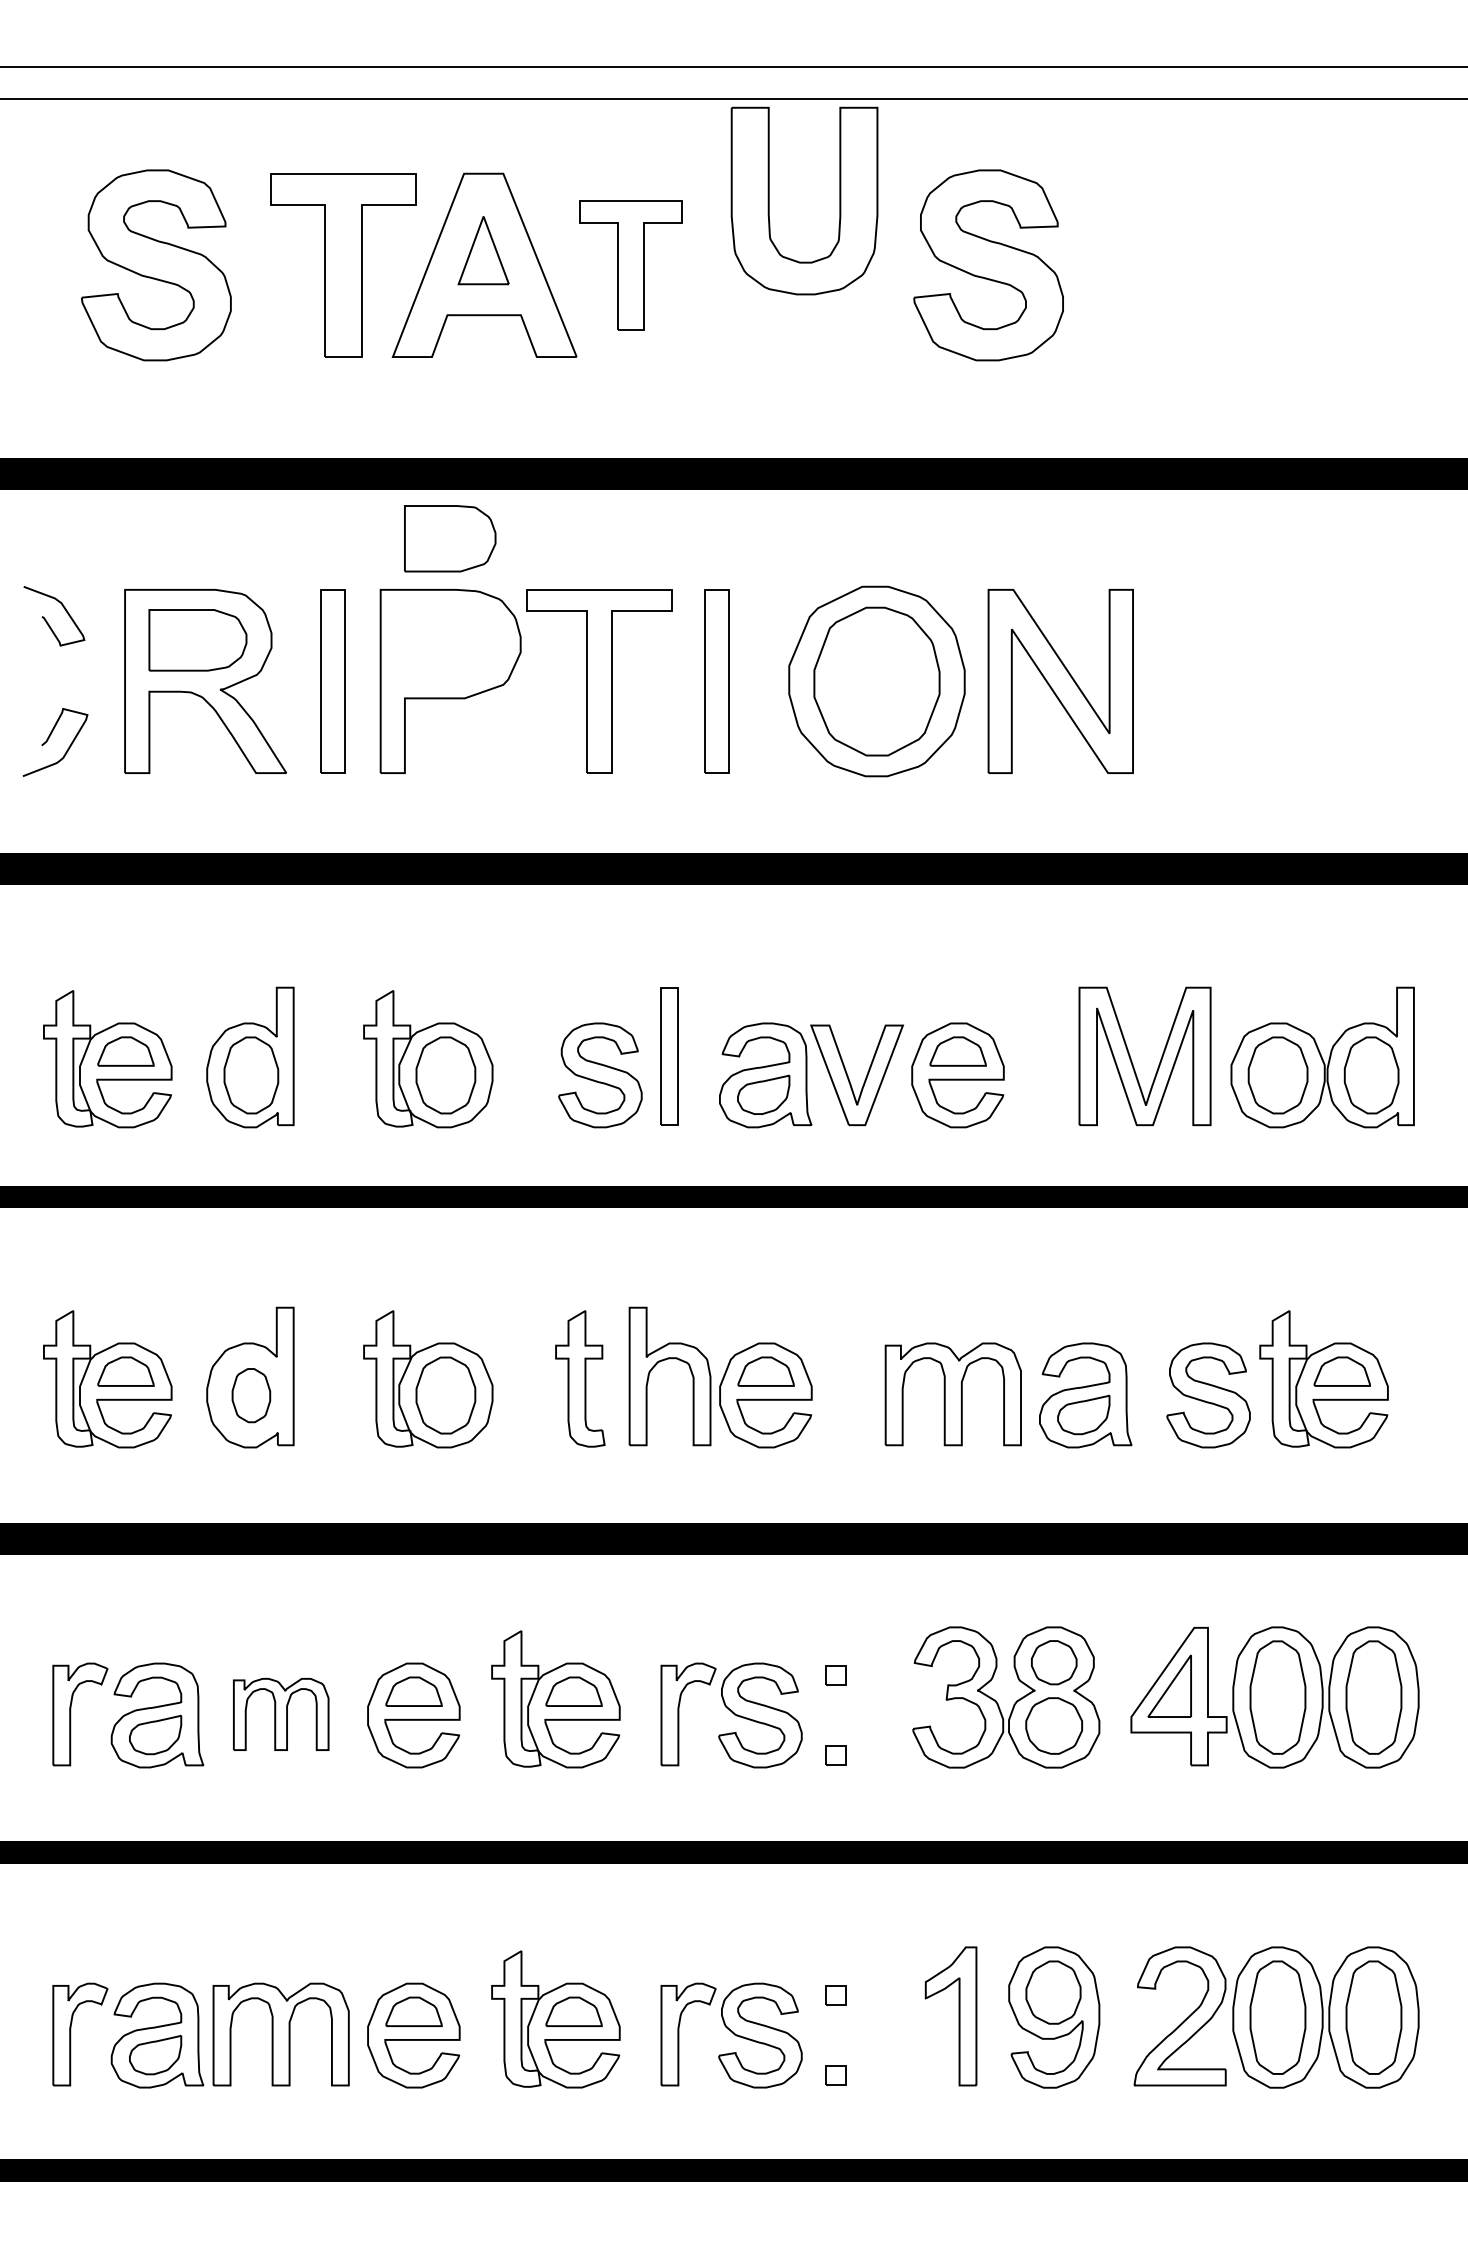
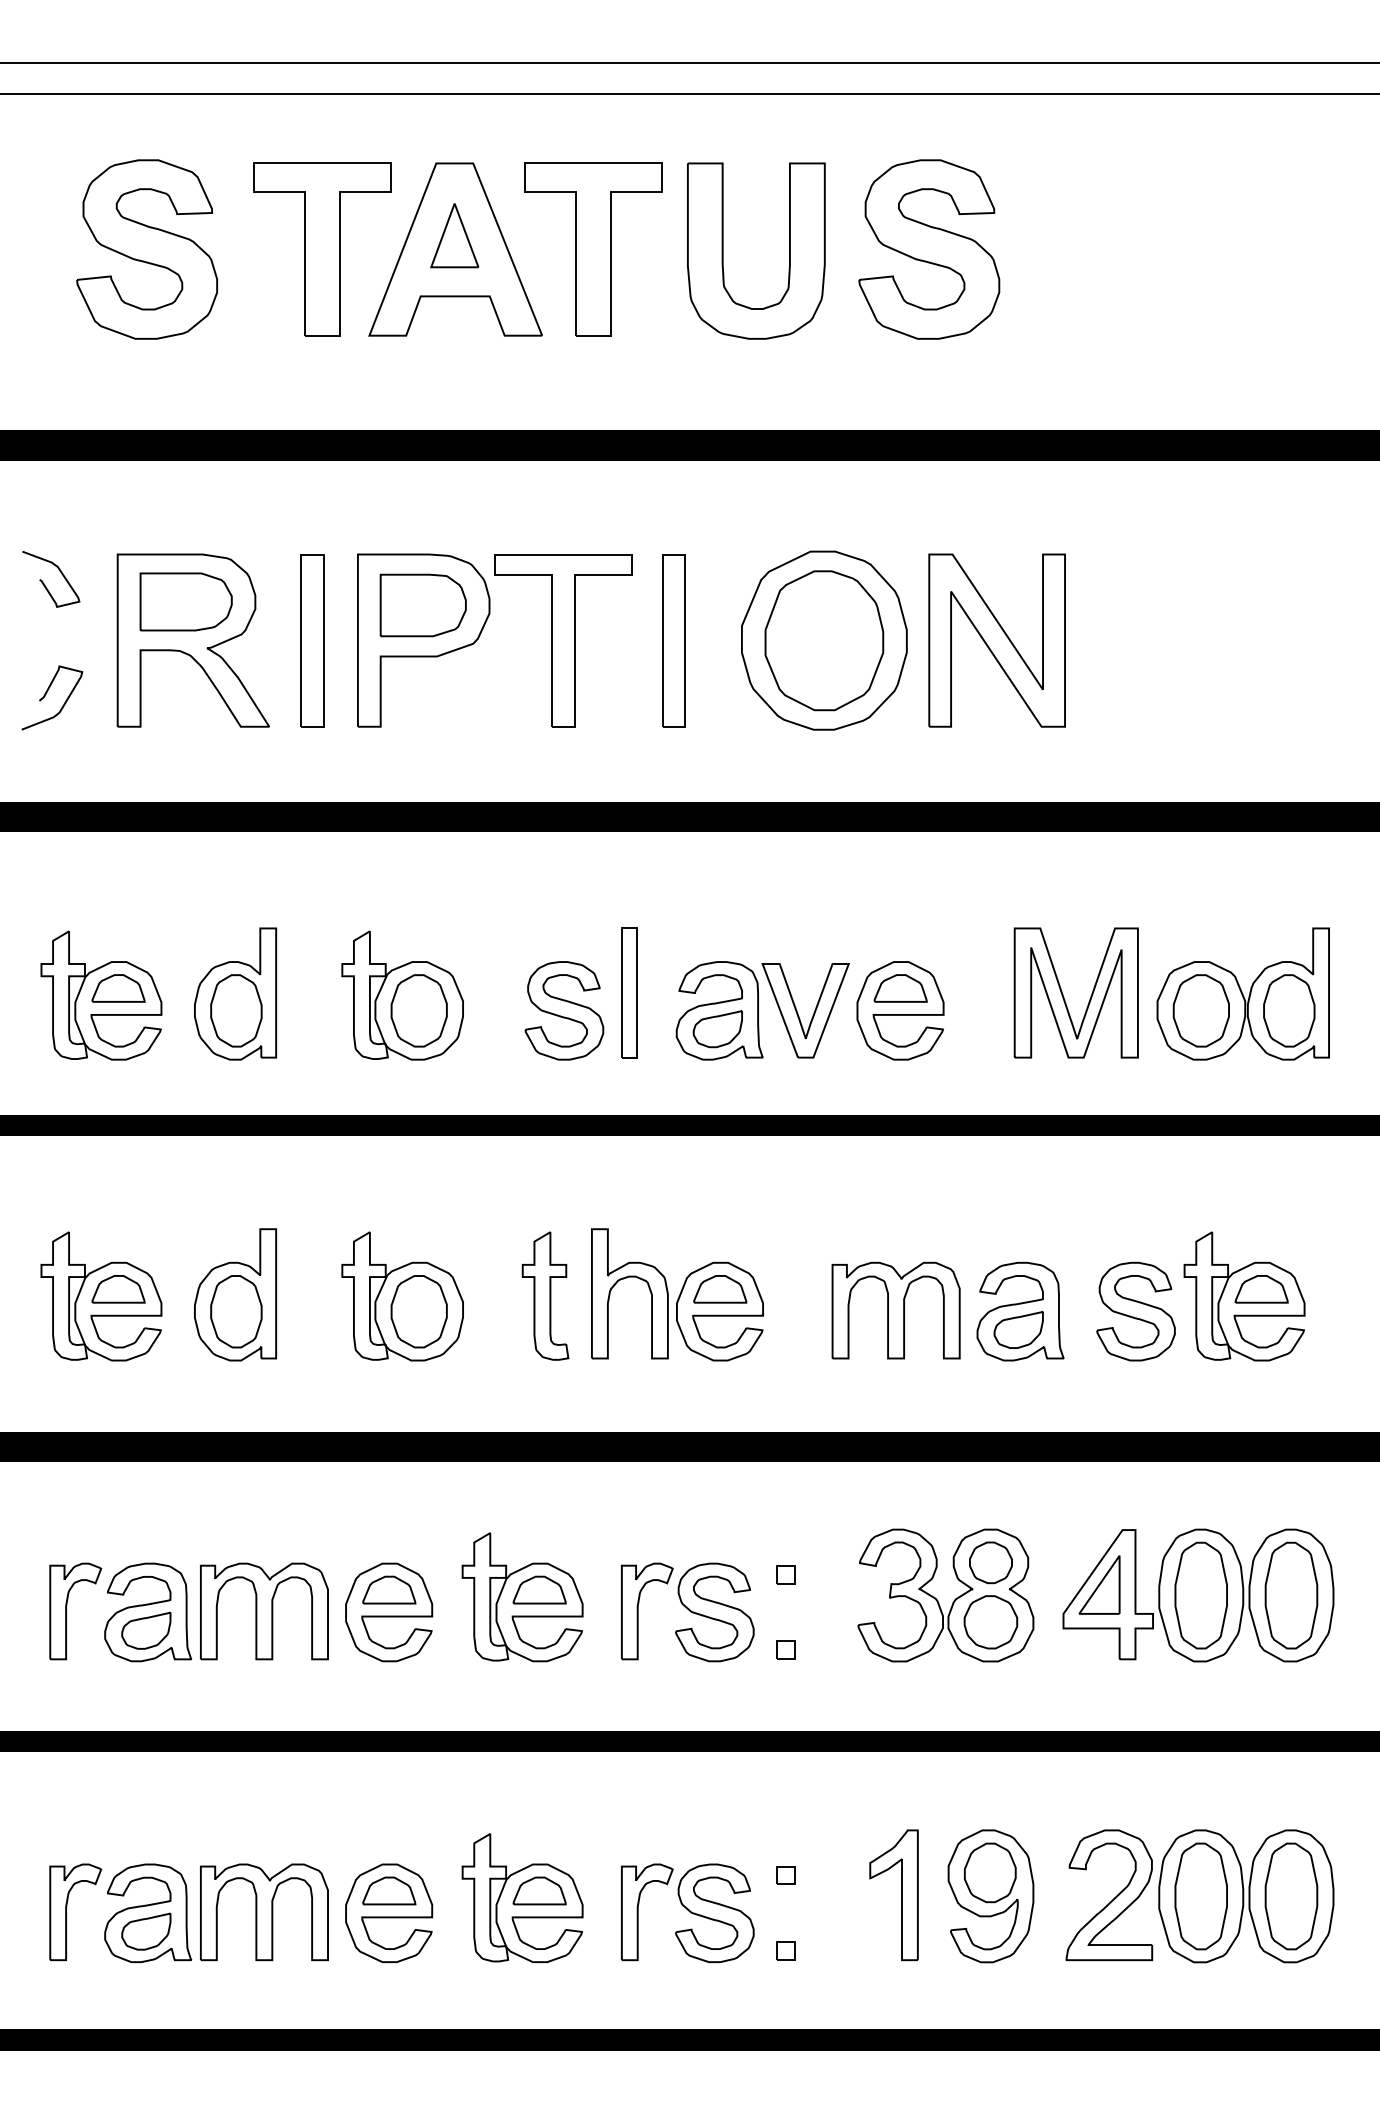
part: (769, 200) -> (723, 250), moved
part: (631, 265) -> (593, 249), size x1.43
part: (449, 538) -> (422, 605), moved
part: (251, 1395) -> (236, 1311), size x1.43
part: (281, 1714) -> (264, 1611), size x1.43

